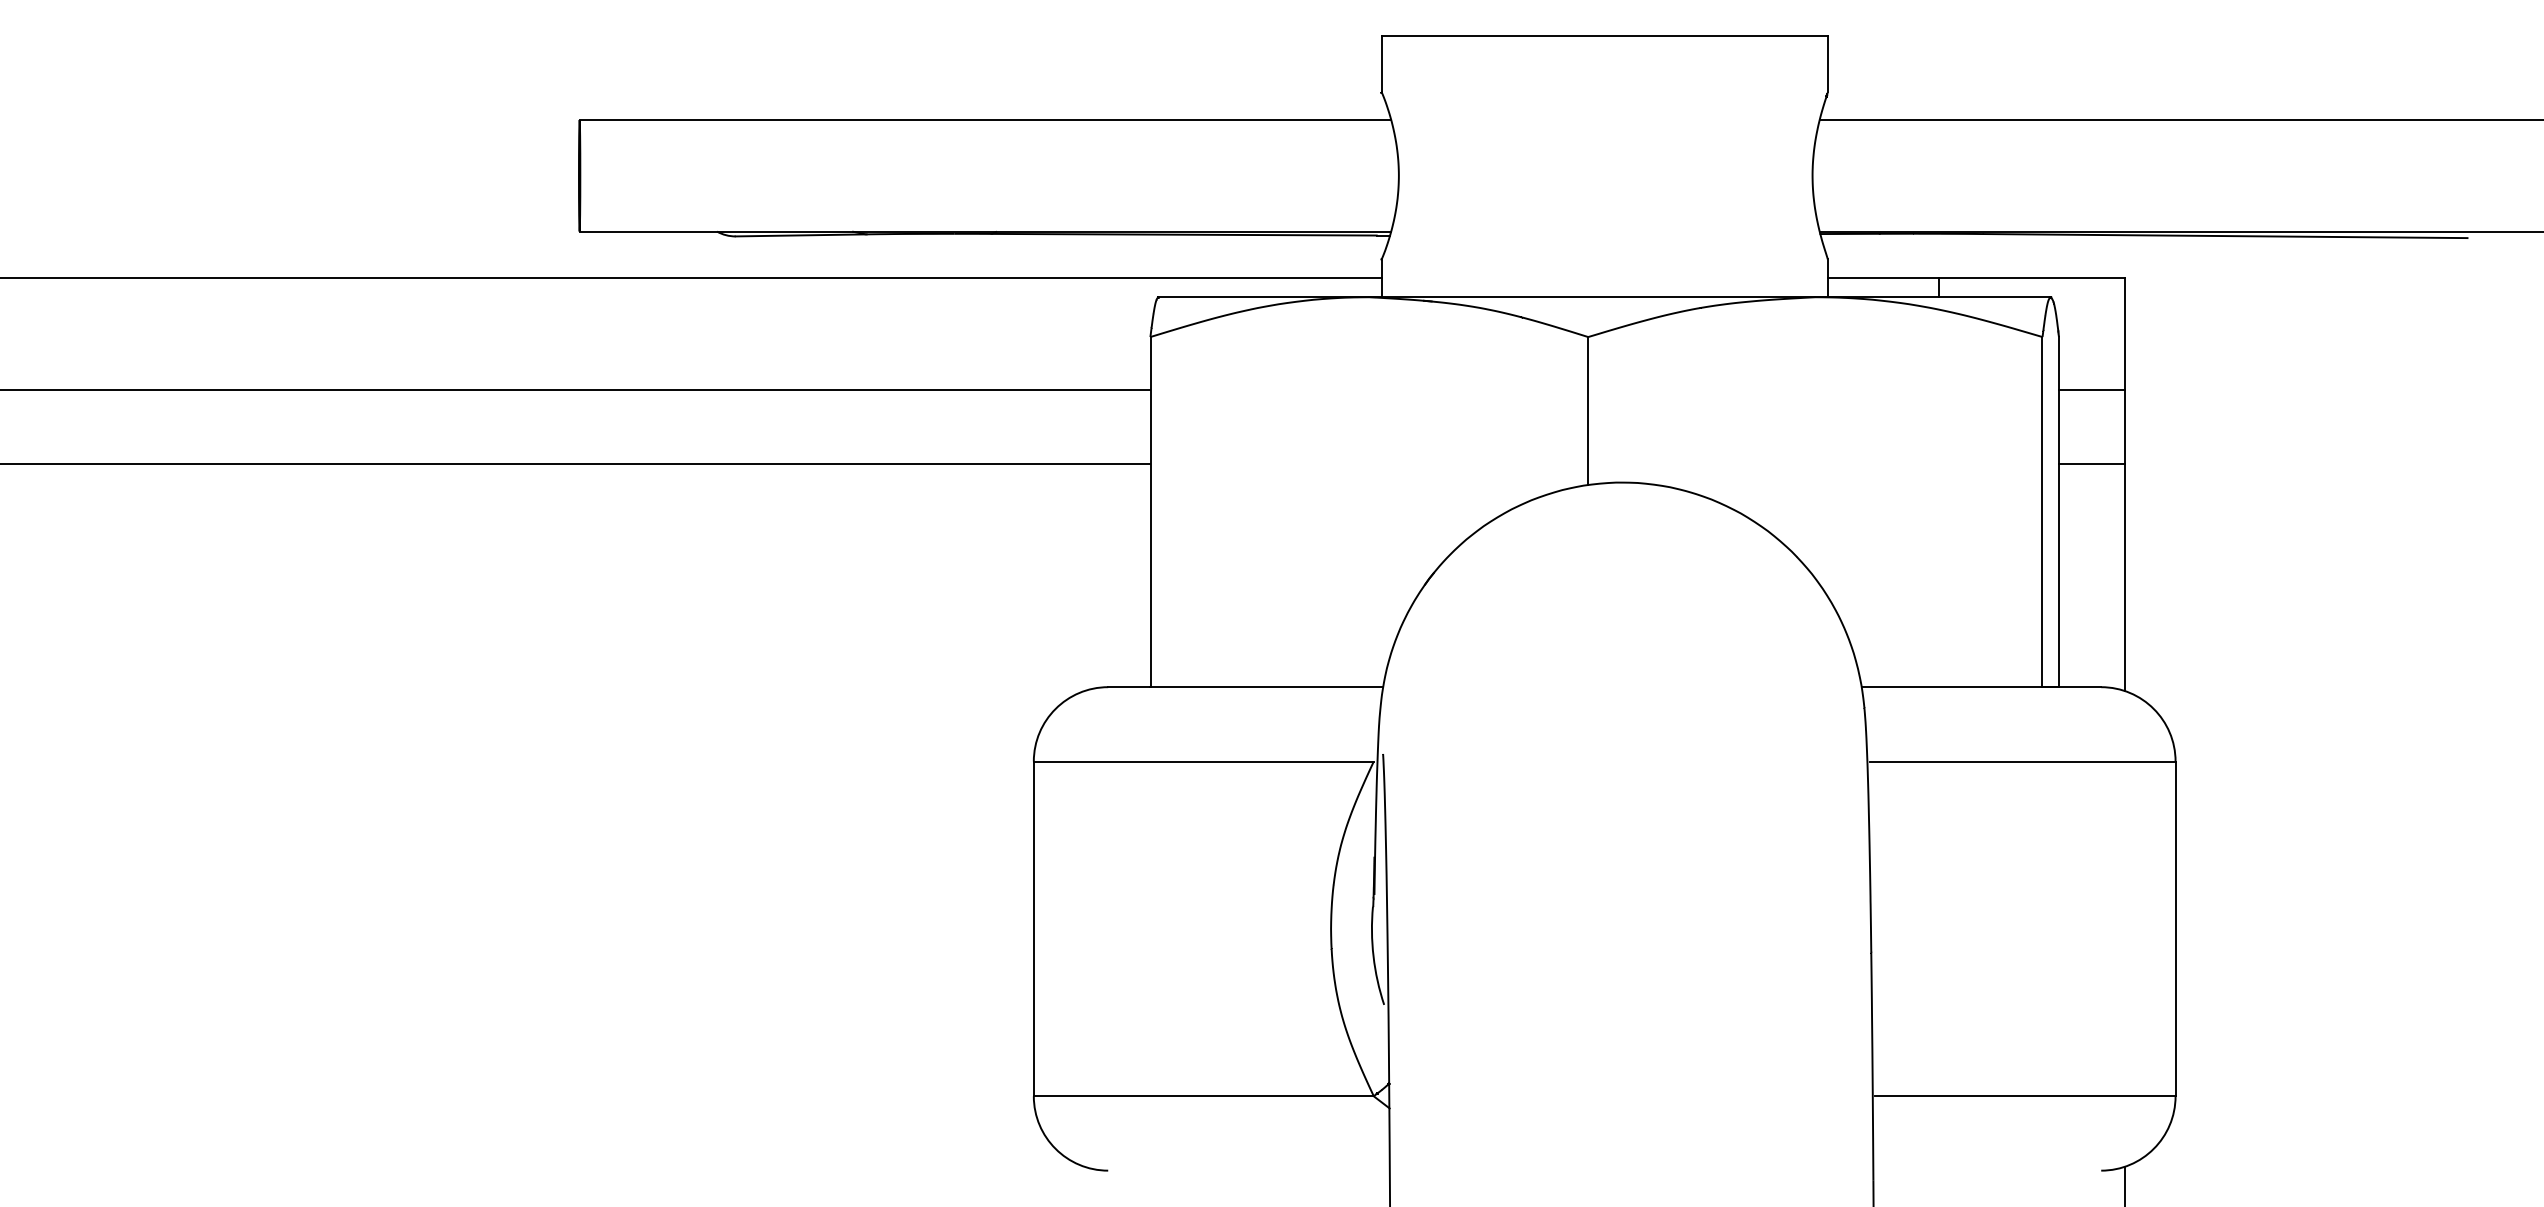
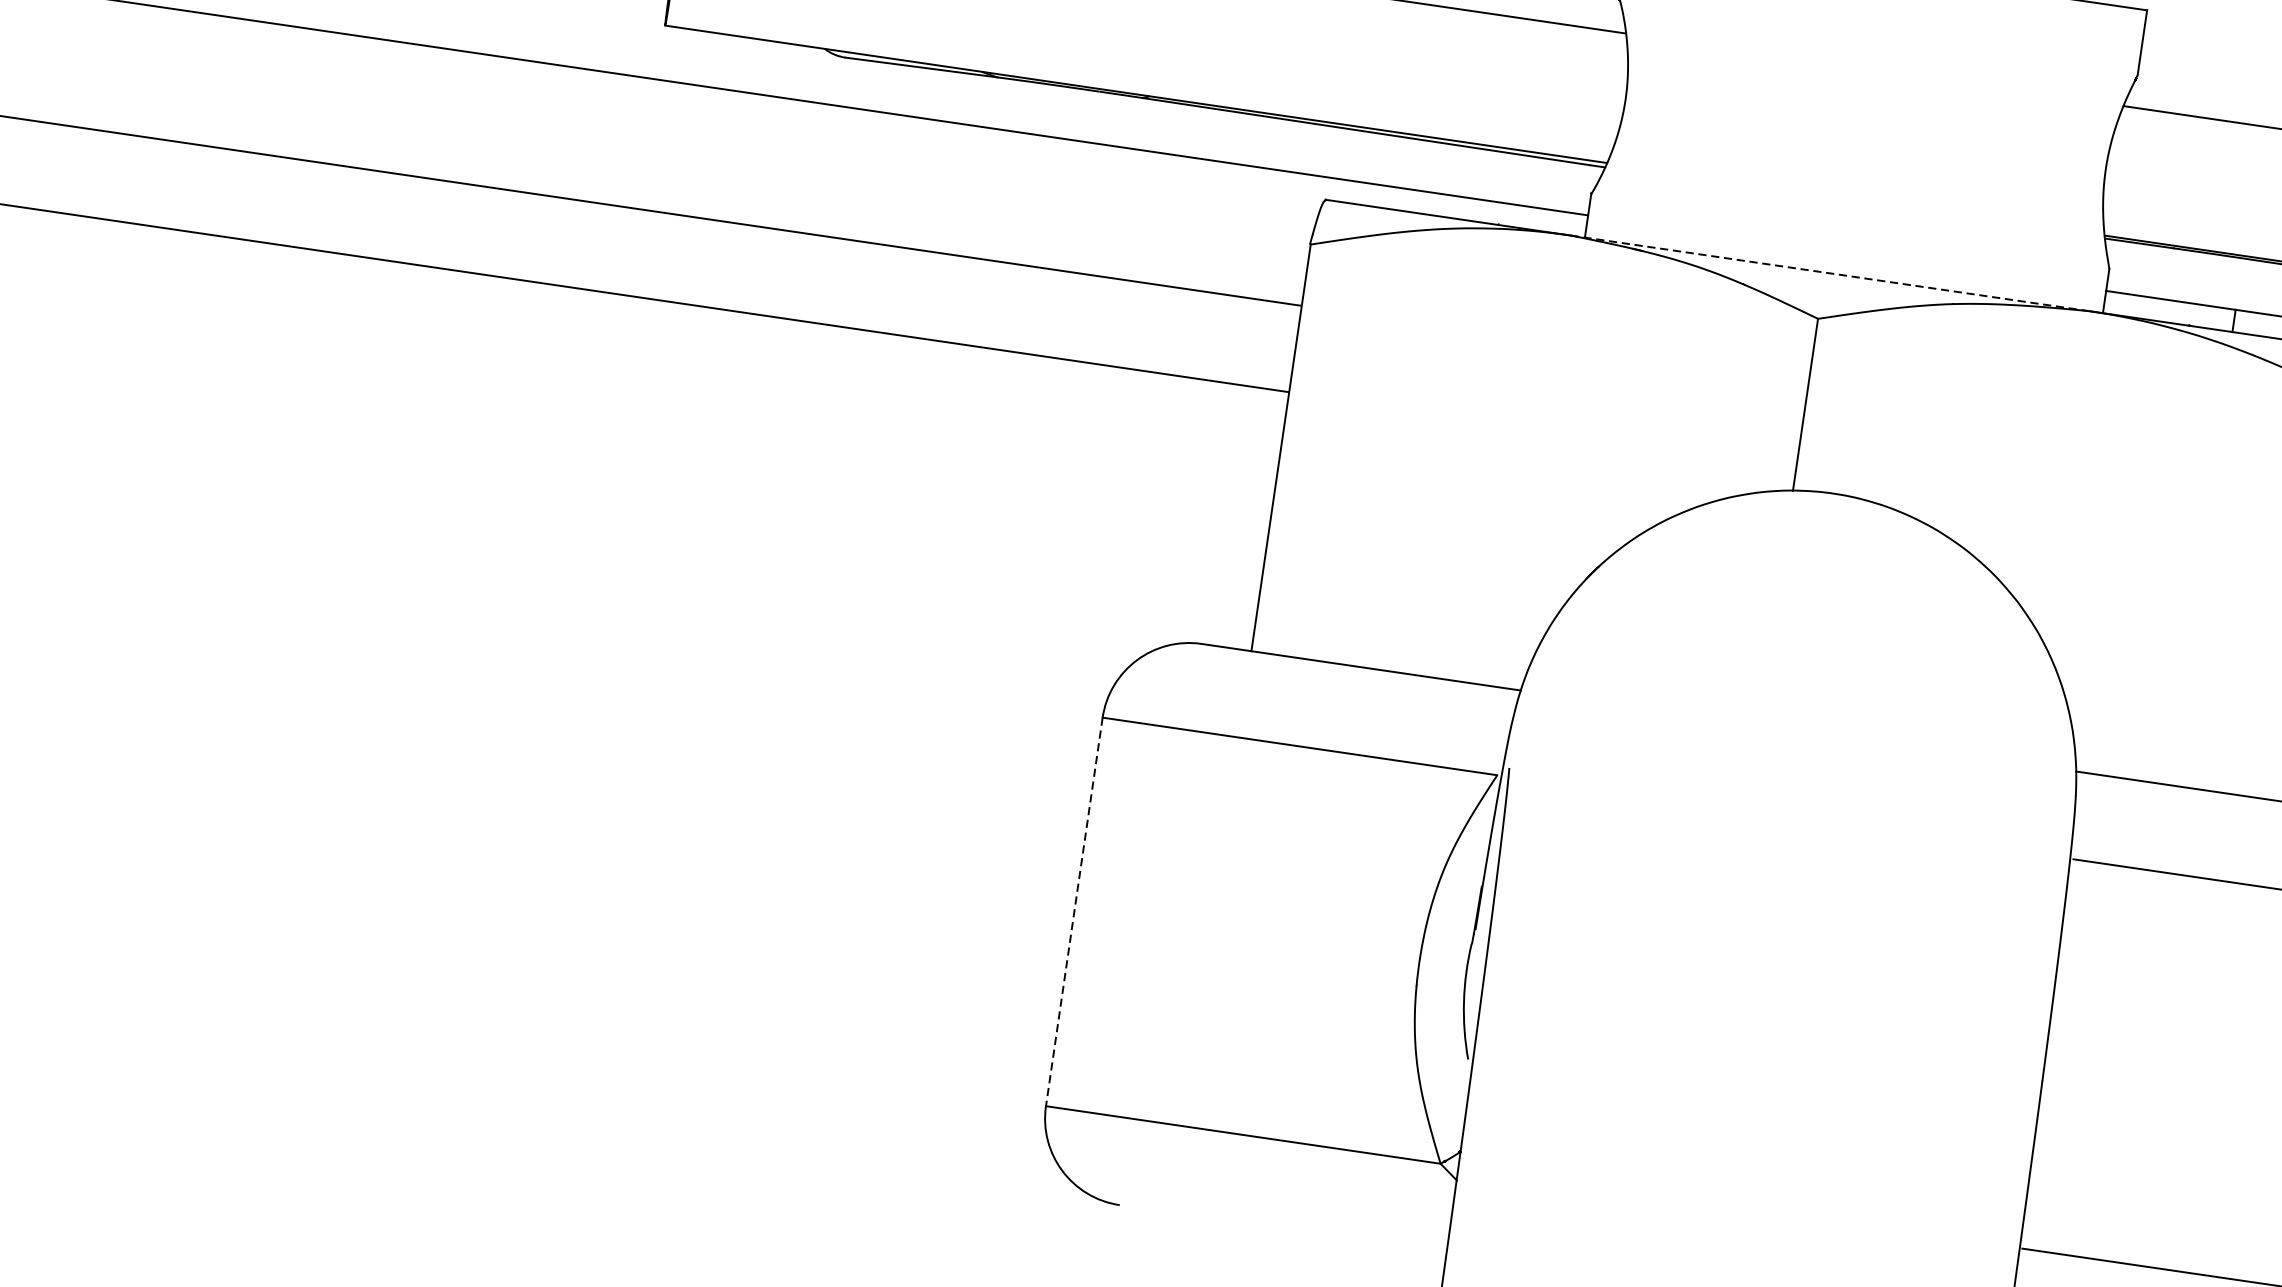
line: (1592, 297) -> (1829, 273), solid -> dashed
line: (1033, 929) -> (1073, 912), solid -> dashed

